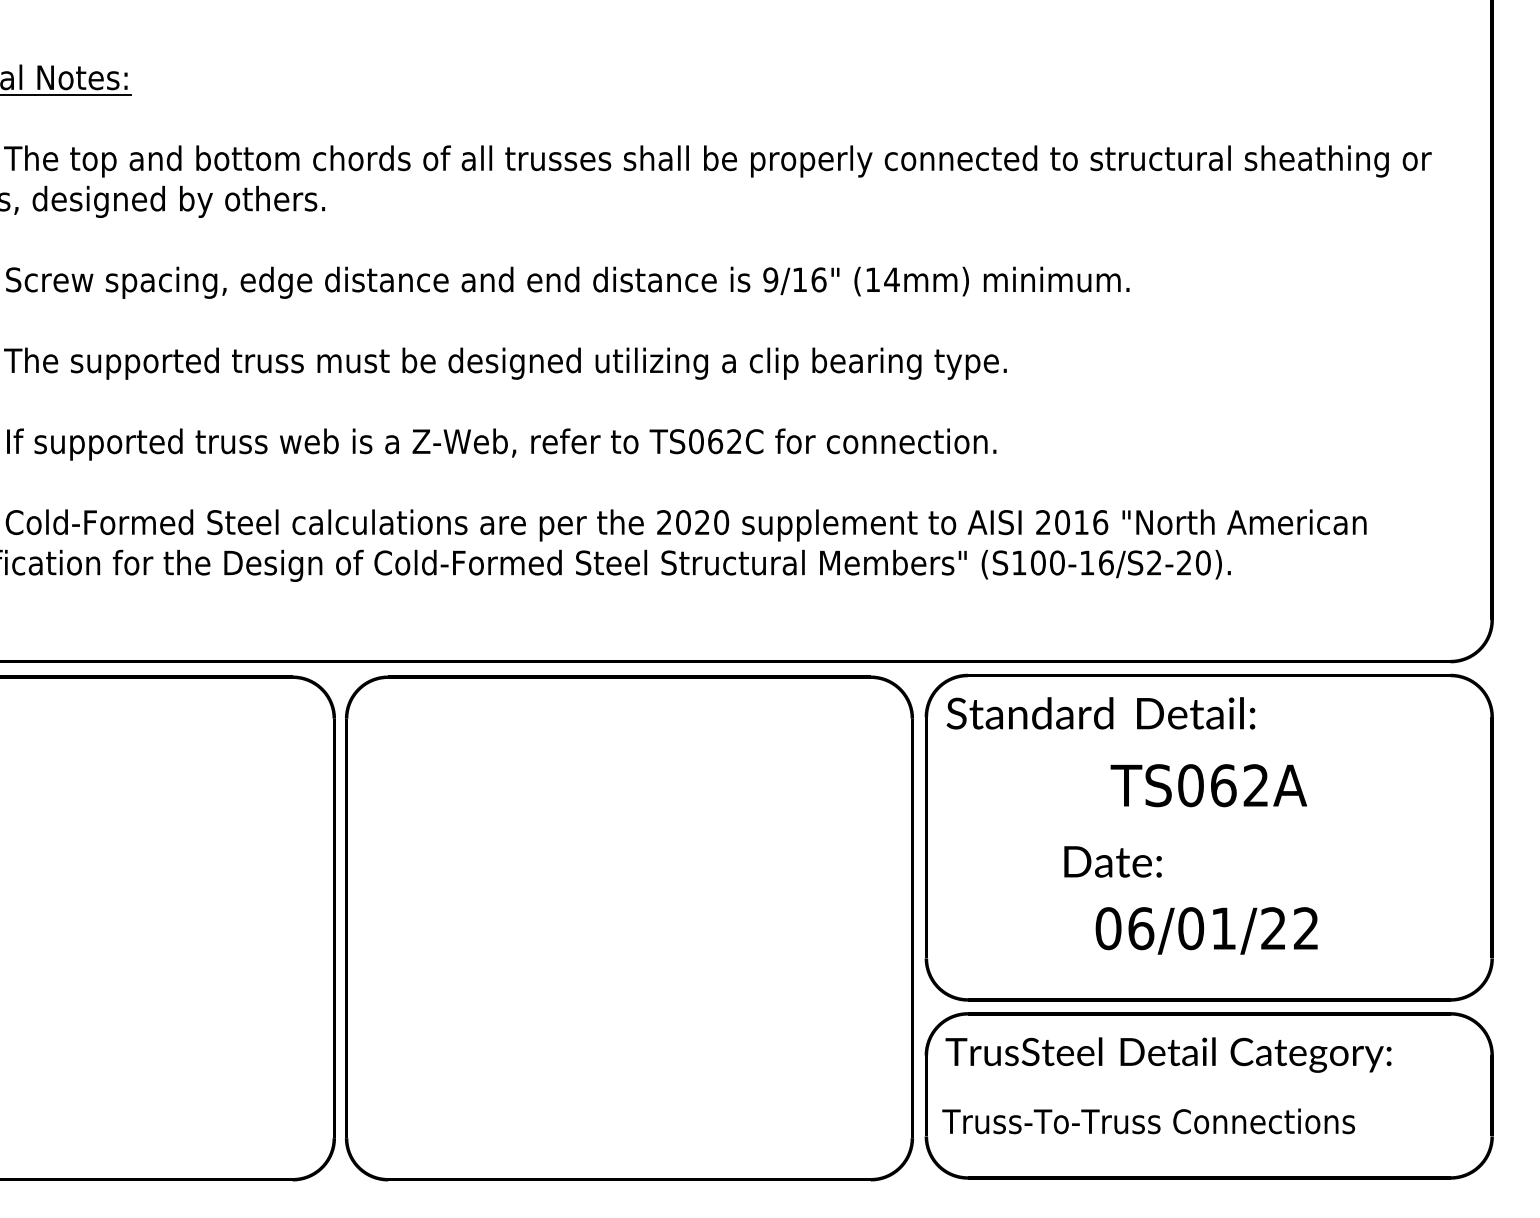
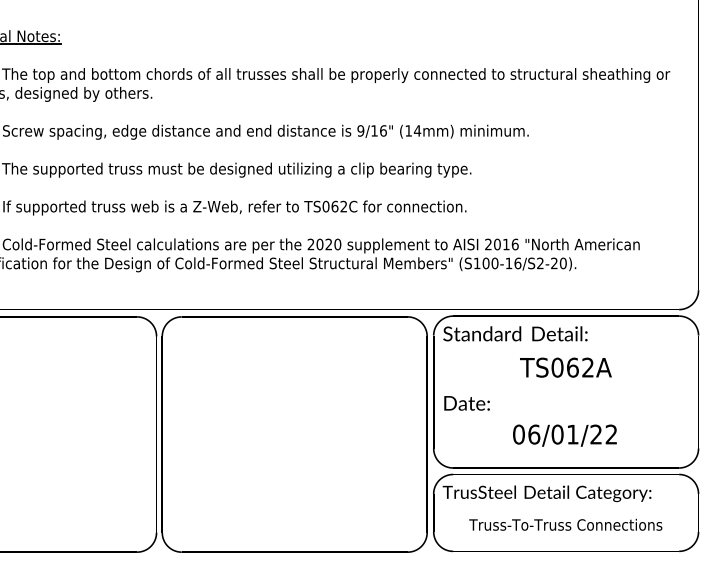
text: (1111, 862) -> (466, 403), moved
text: (1148, 1120) -> (565, 524), moved

